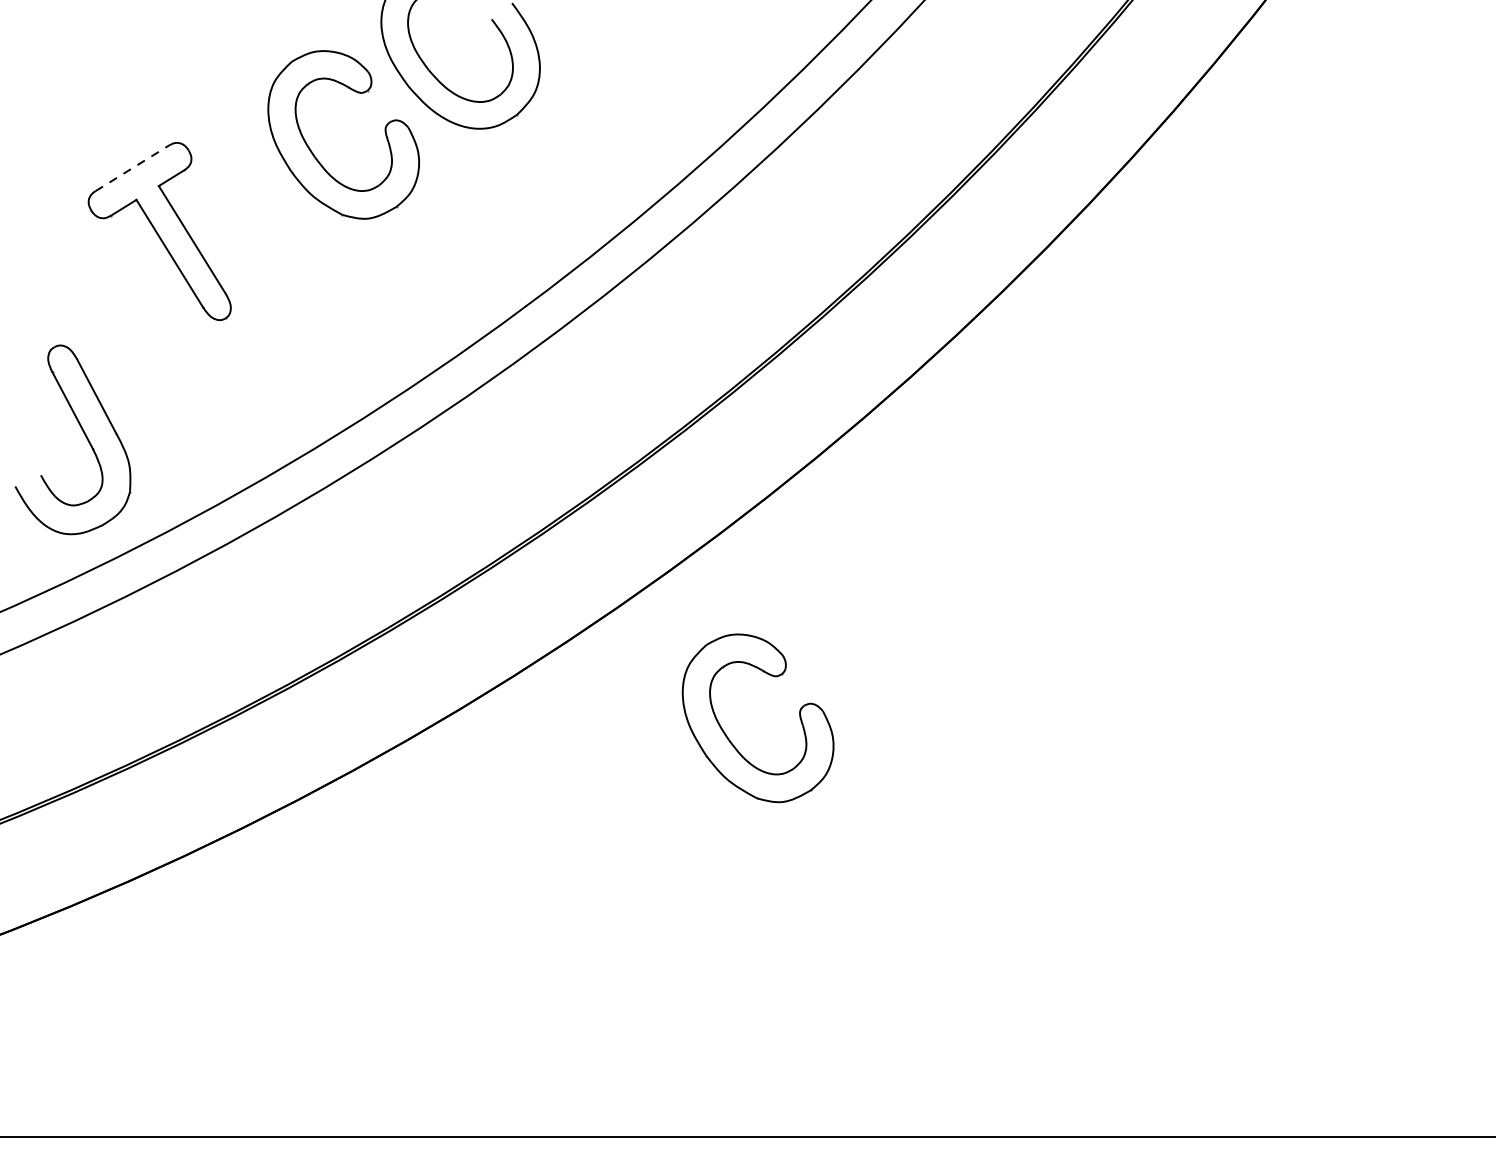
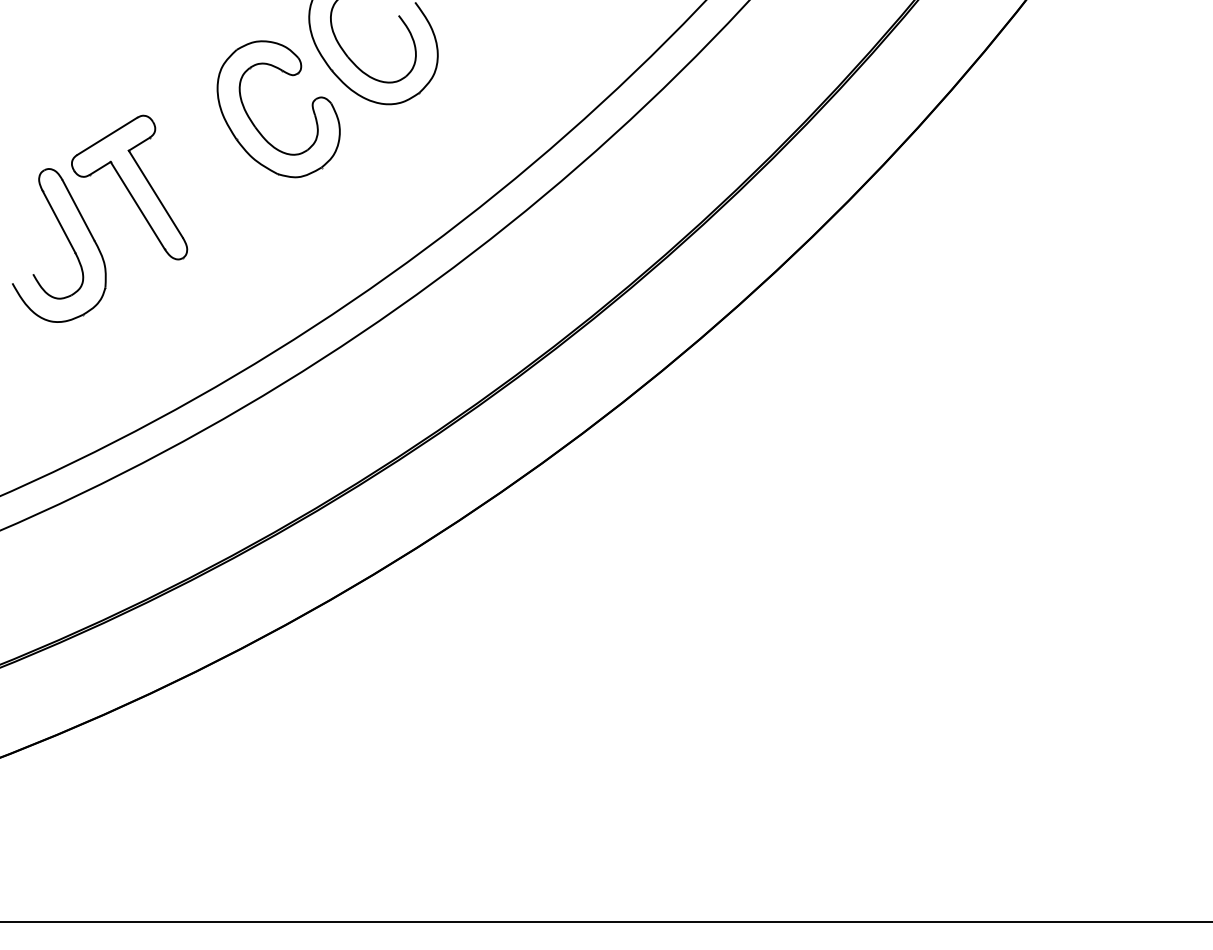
line: (132, 168) -> (107, 136), dashed -> solid
part: (83, 433) -> (67, 240), moved
part: (729, 738) -> (591, 598), removed

